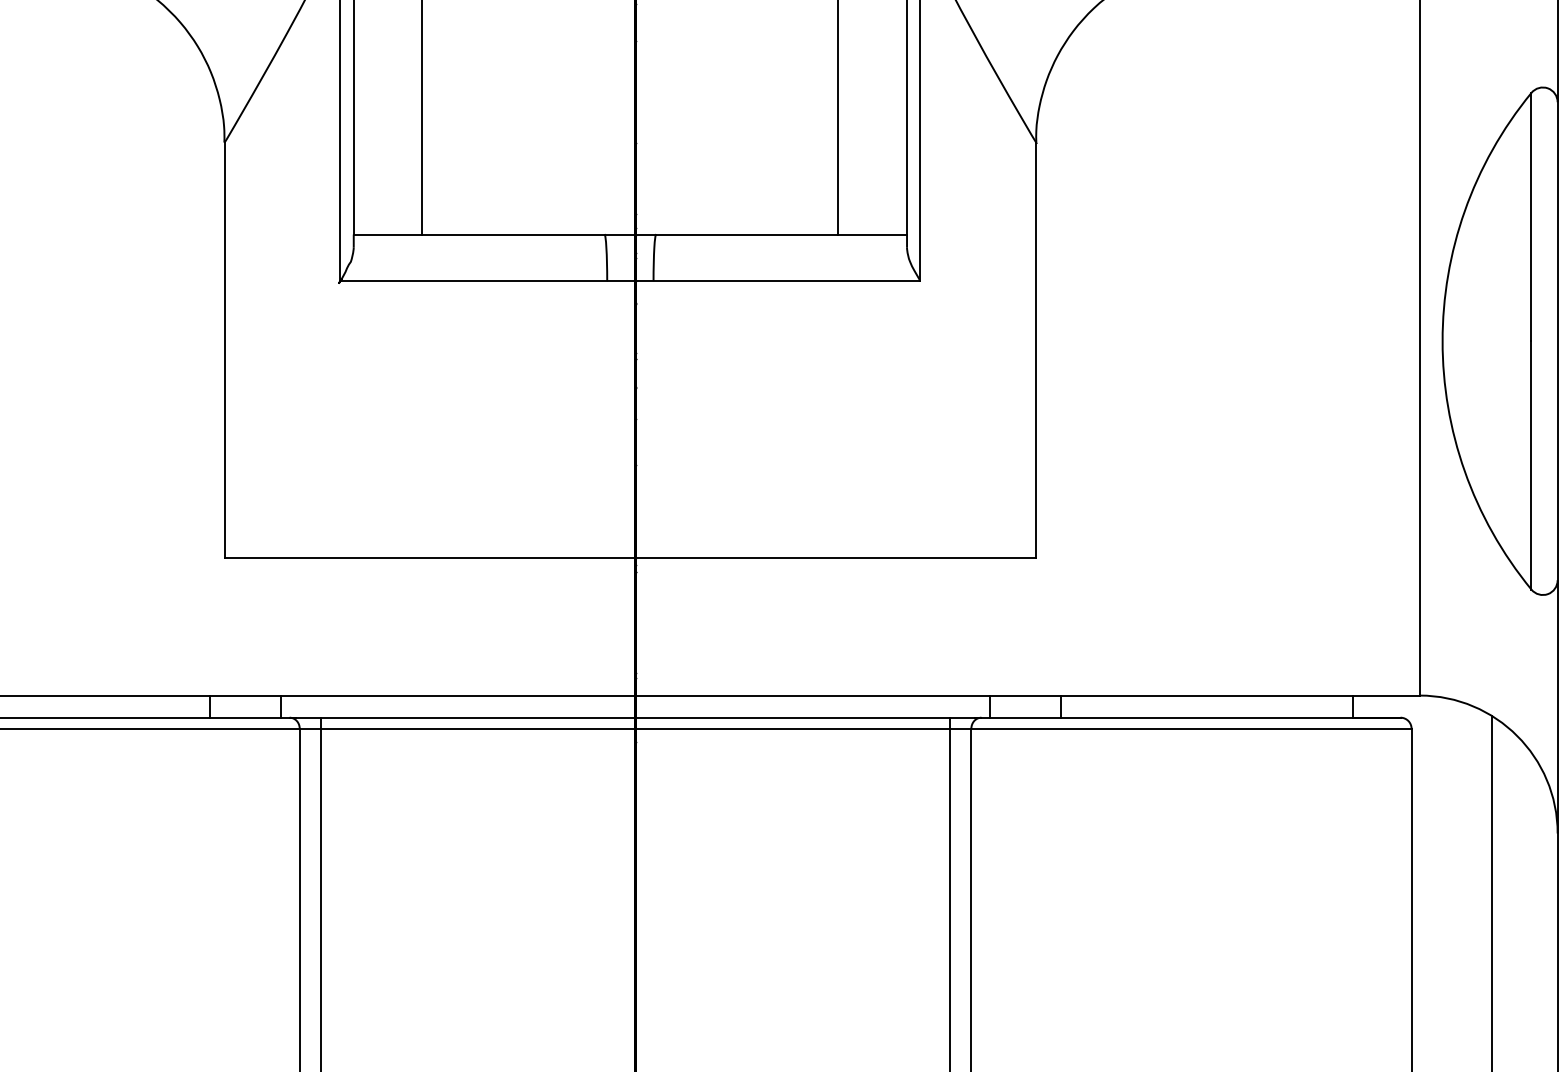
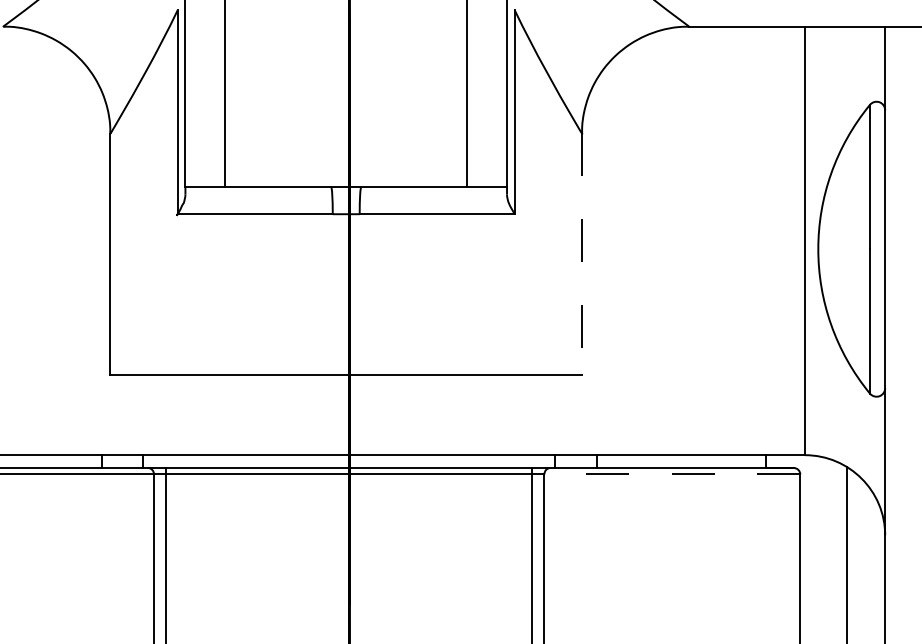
line: (1036, 350) -> (582, 254), solid -> dashed
line: (1191, 728) -> (672, 474), solid -> dashed

